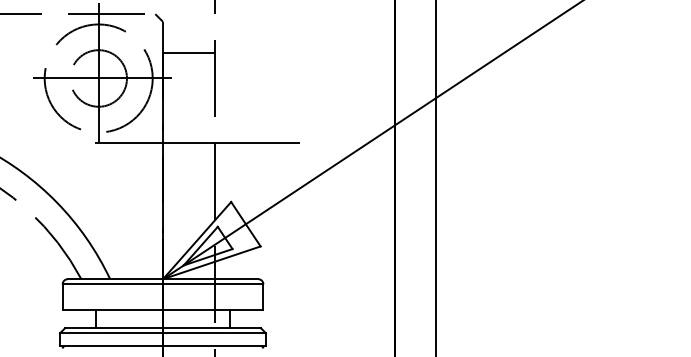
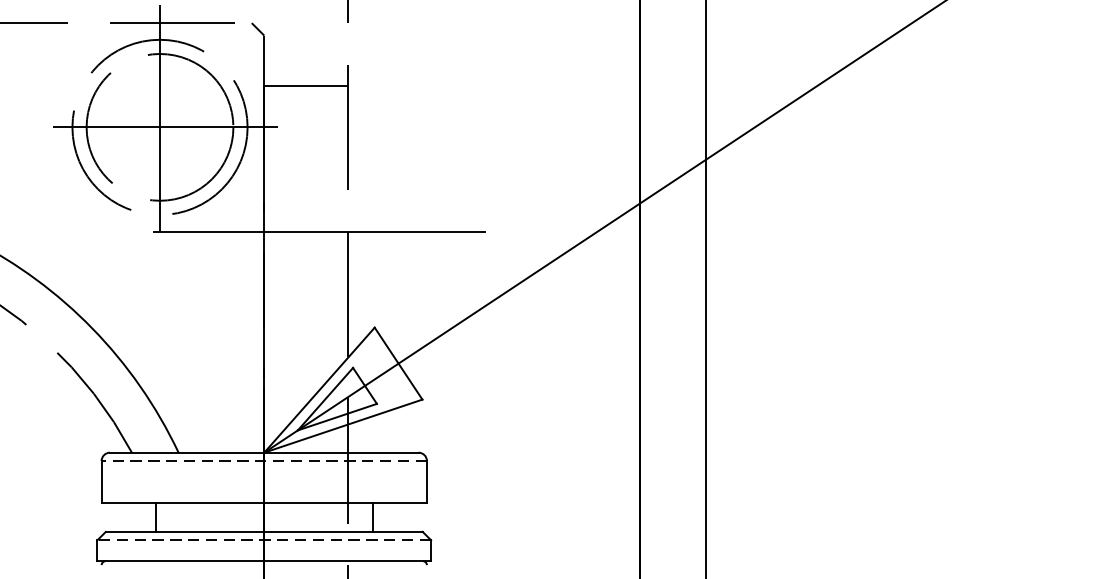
circle: (98, 78) -> (159, 127), size x1.6
line: (162, 284) -> (263, 461), solid -> dashed
line: (163, 333) -> (265, 540), solid -> dashed

